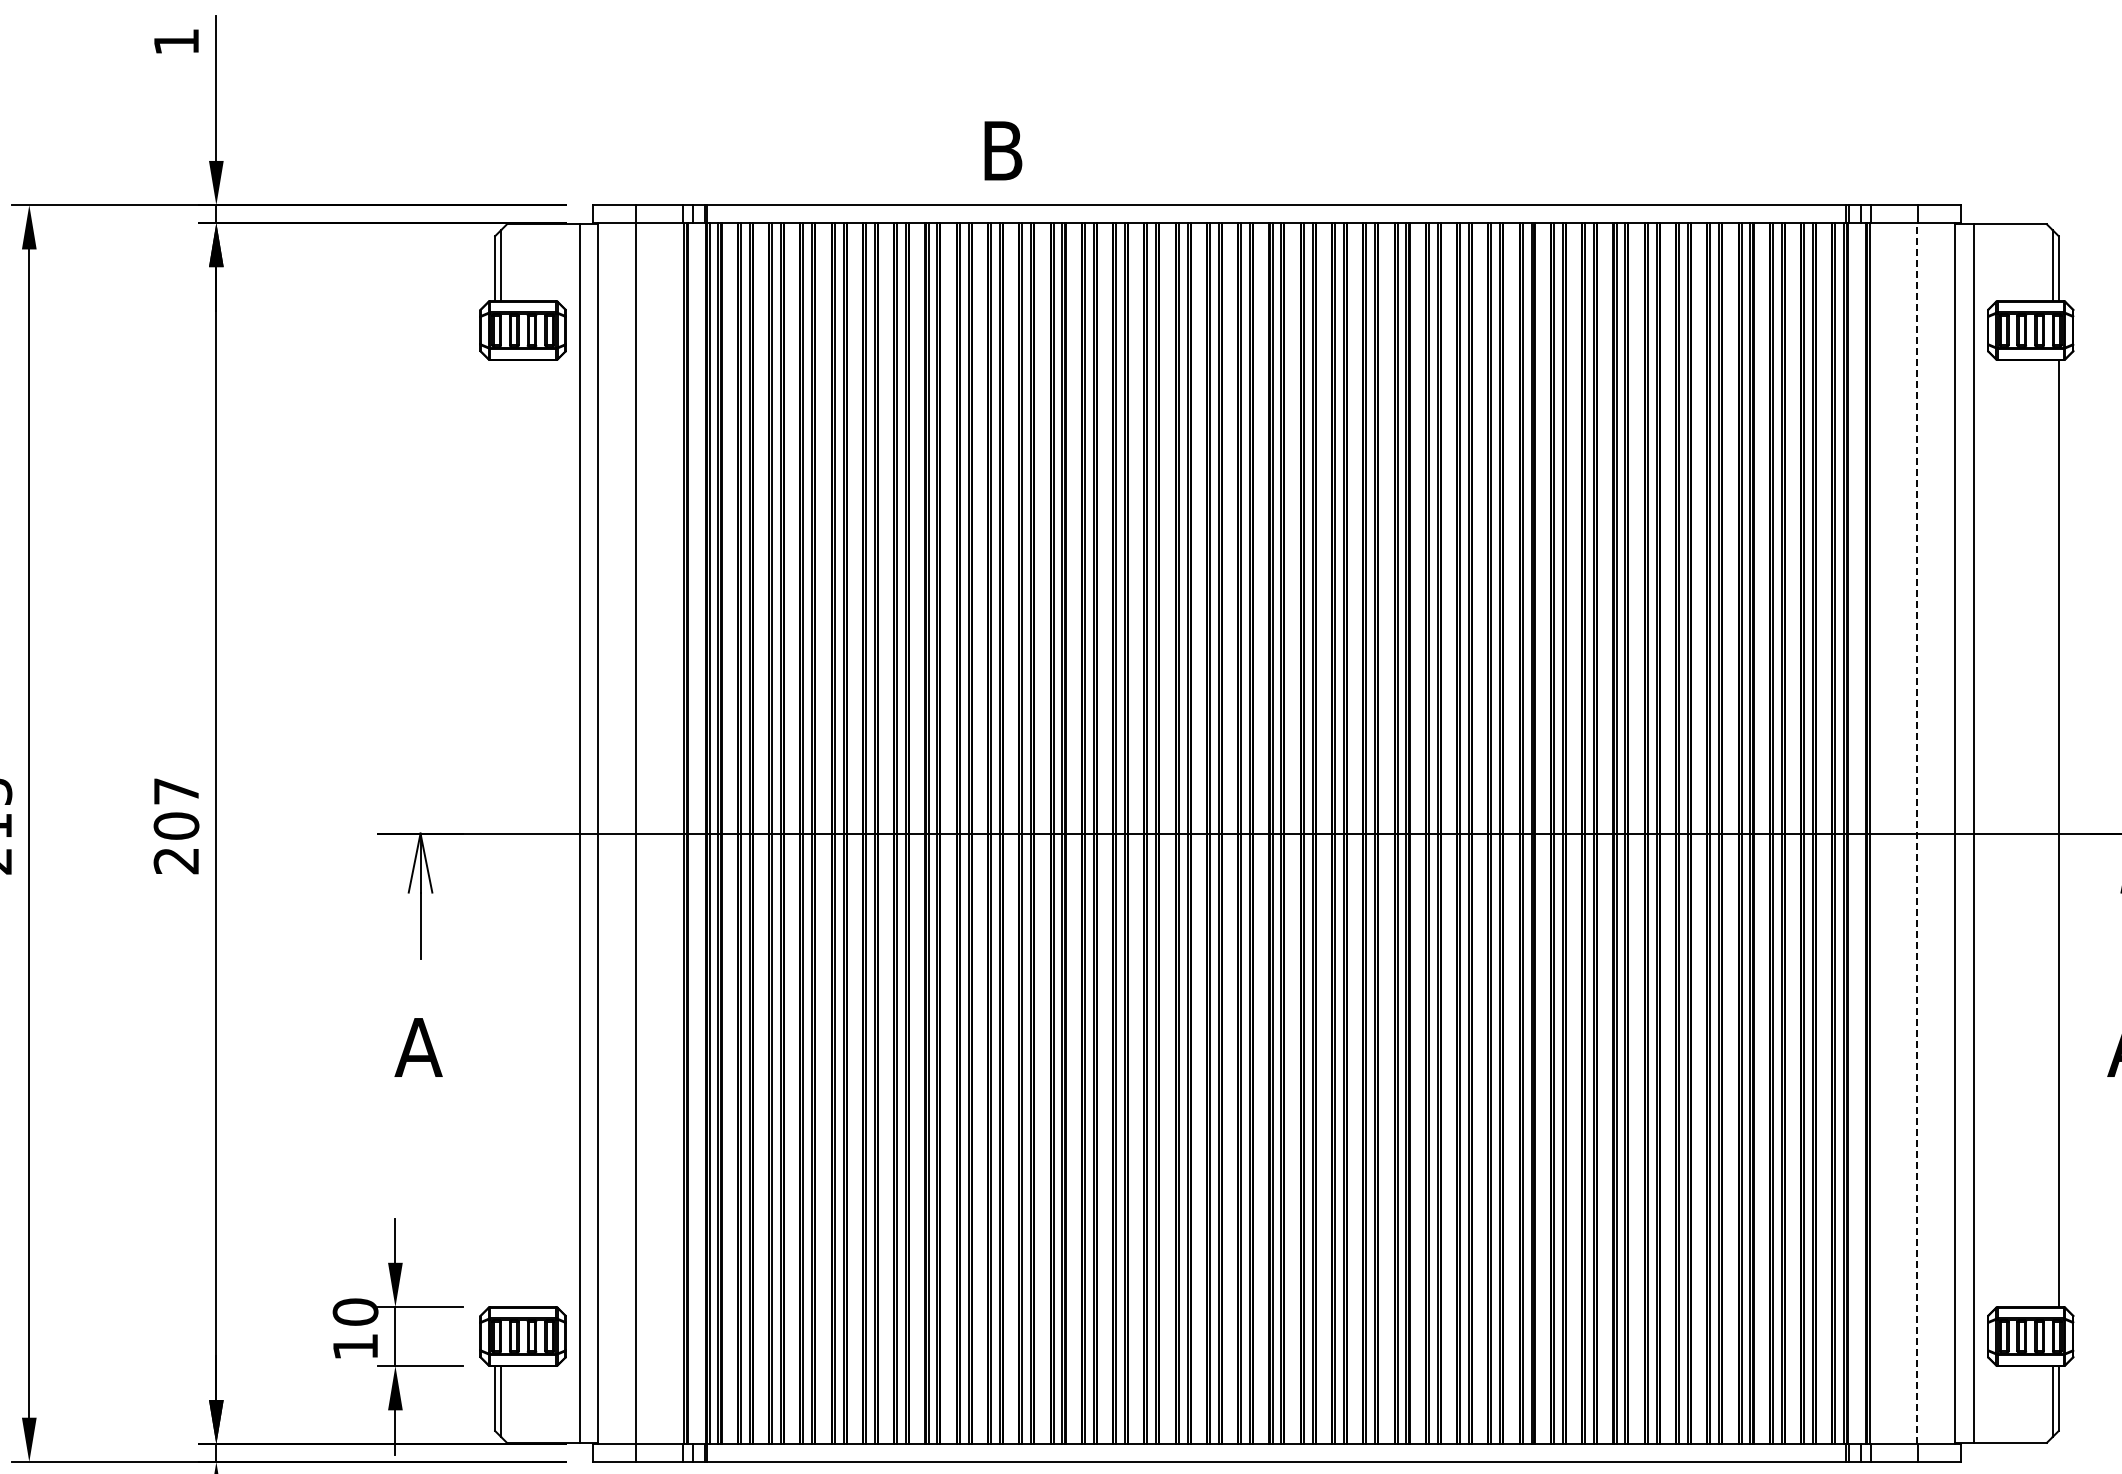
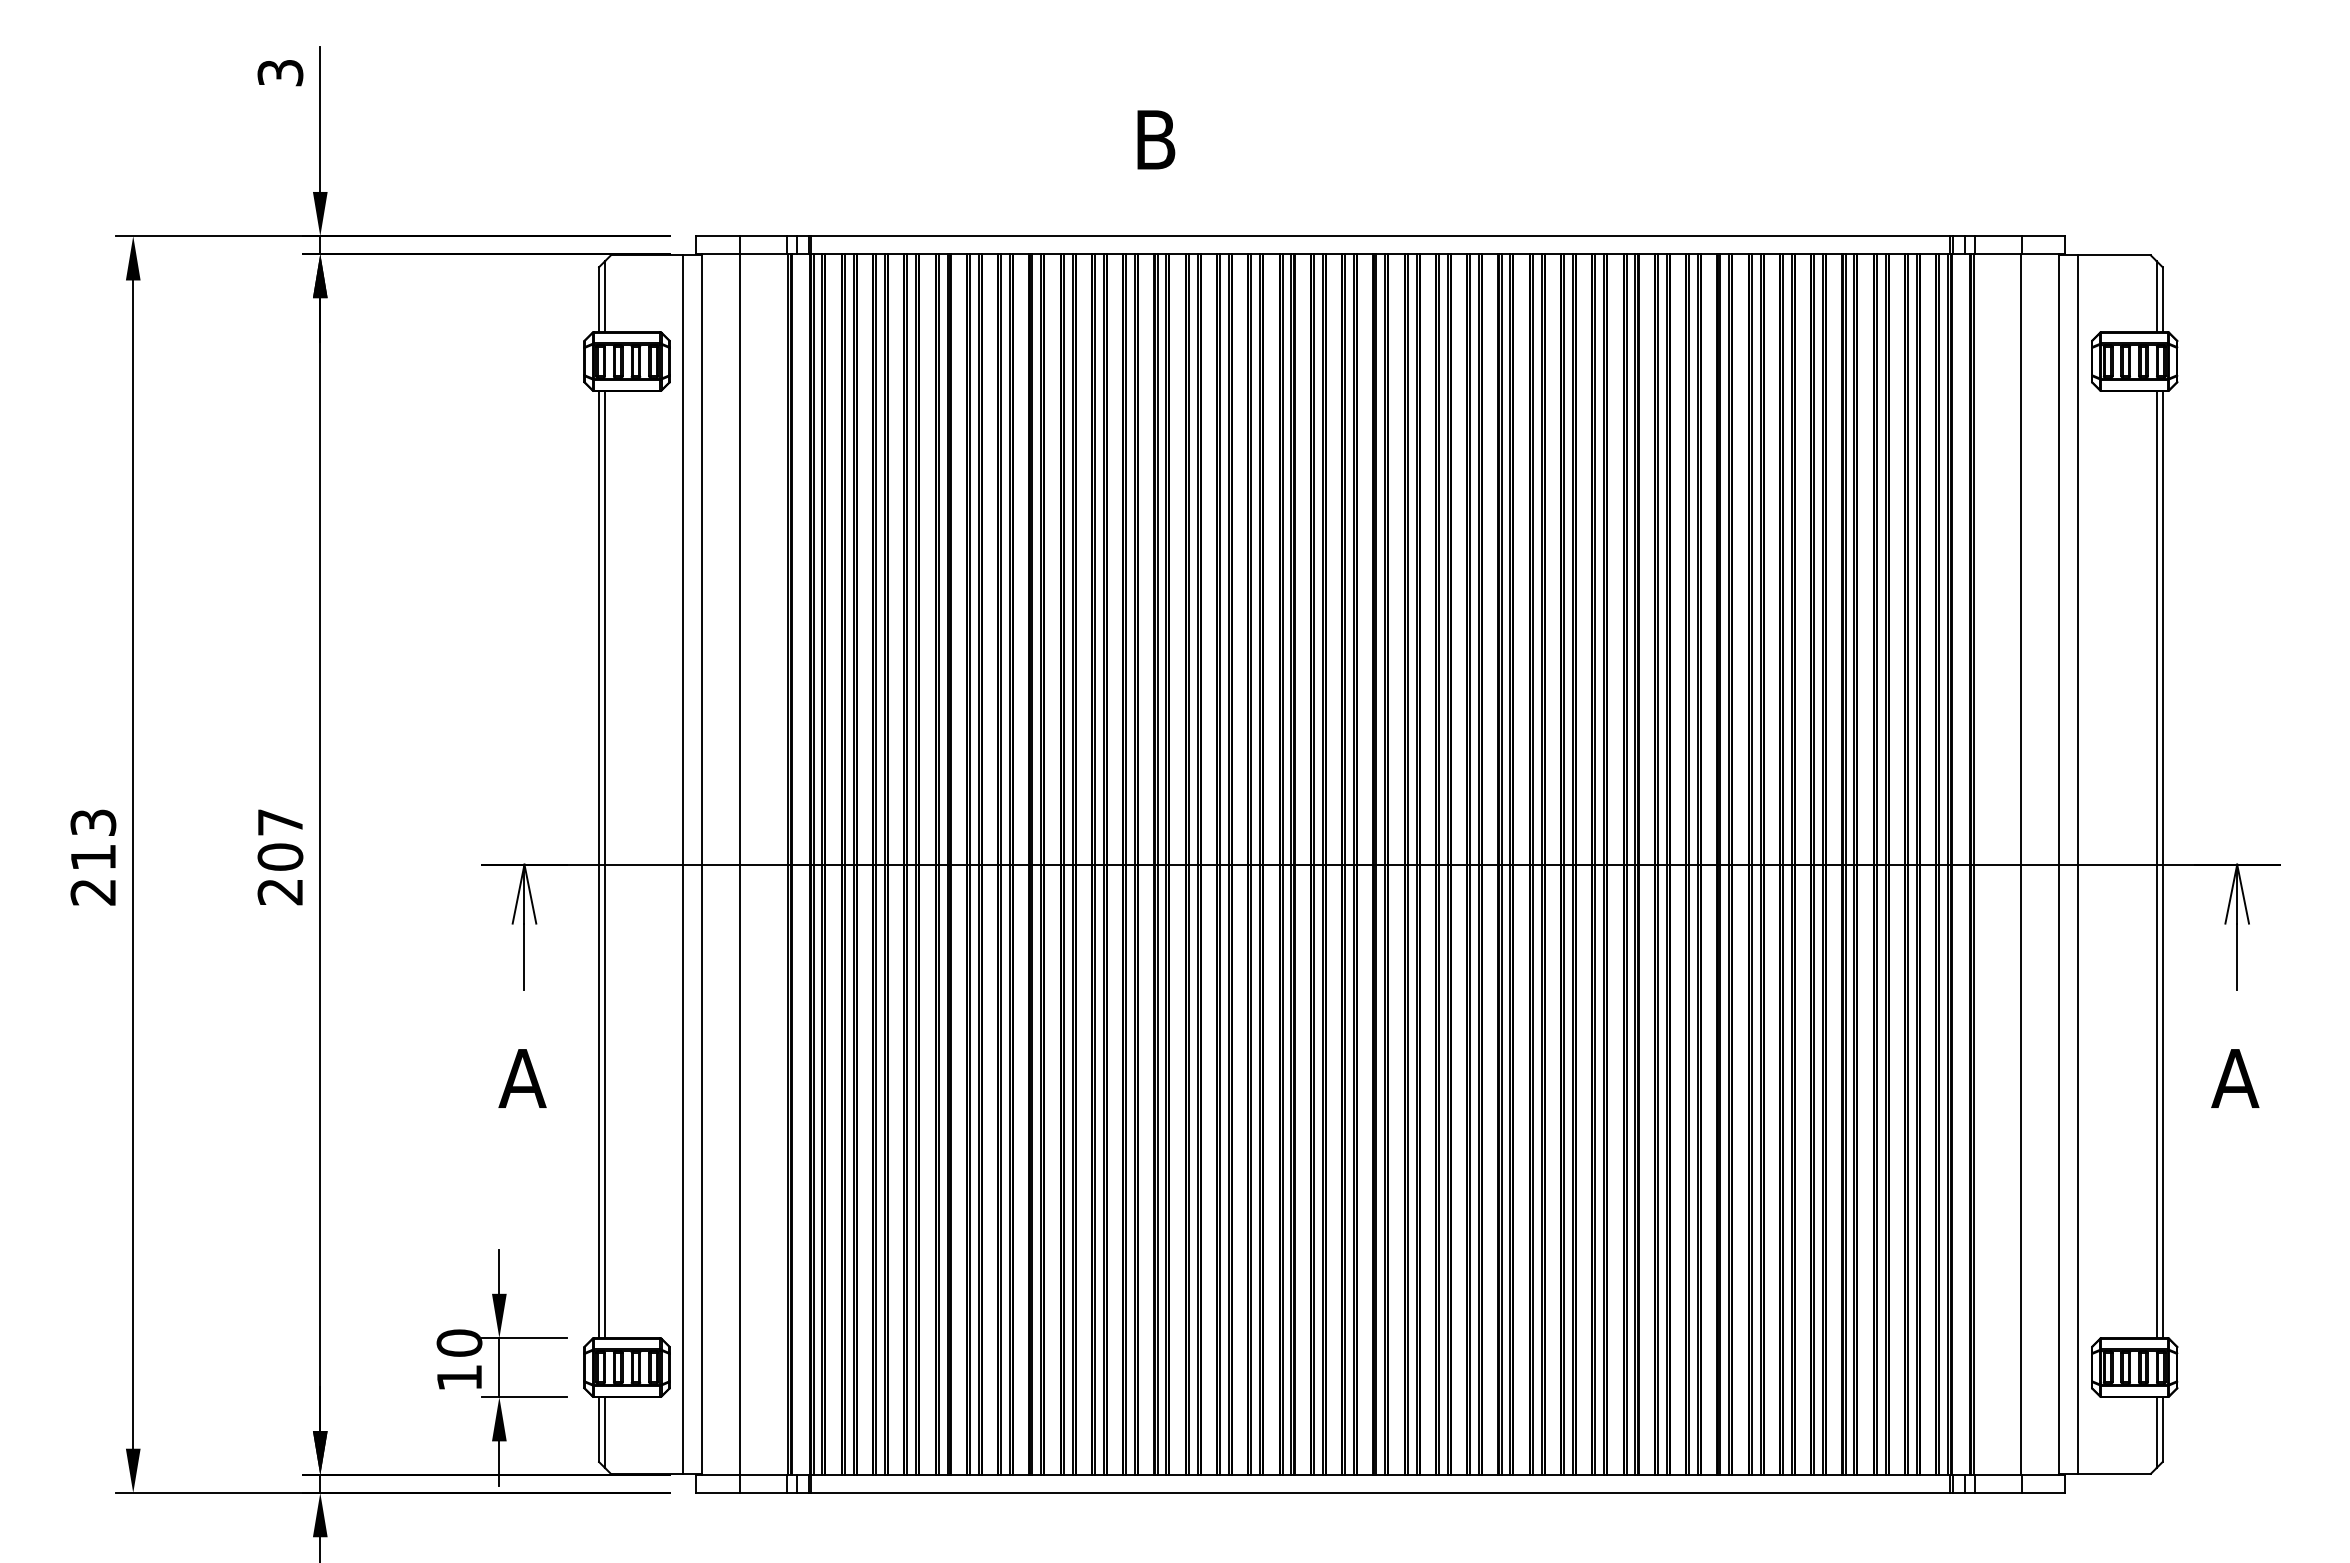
text: (176, 42) -> (280, 73), 1 -> 3
text: (1003, 150) -> (1156, 139), moved
line: (495, 833) -> (599, 864), added
line: (500, 833) -> (604, 864), added
line: (1917, 833) -> (2021, 864), dashed -> solid
line: (2052, 833) -> (2156, 864), added

